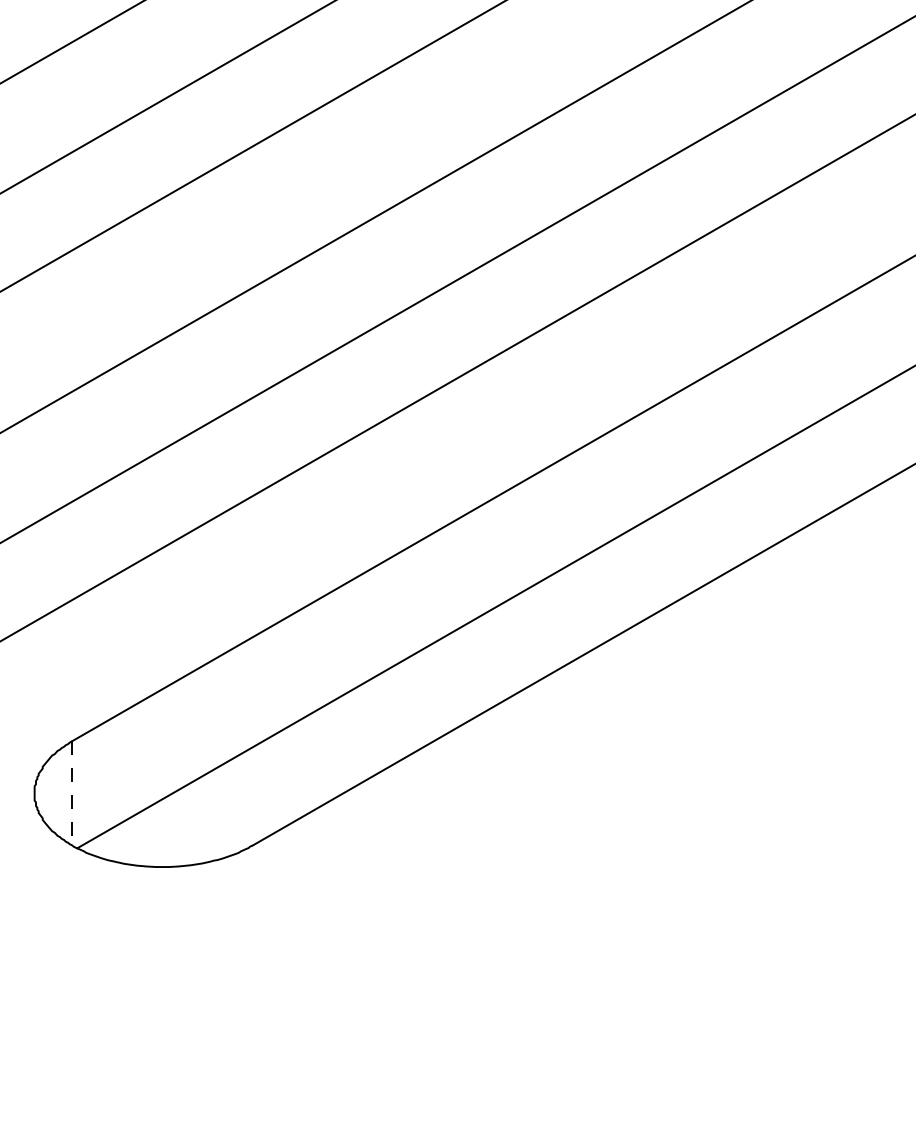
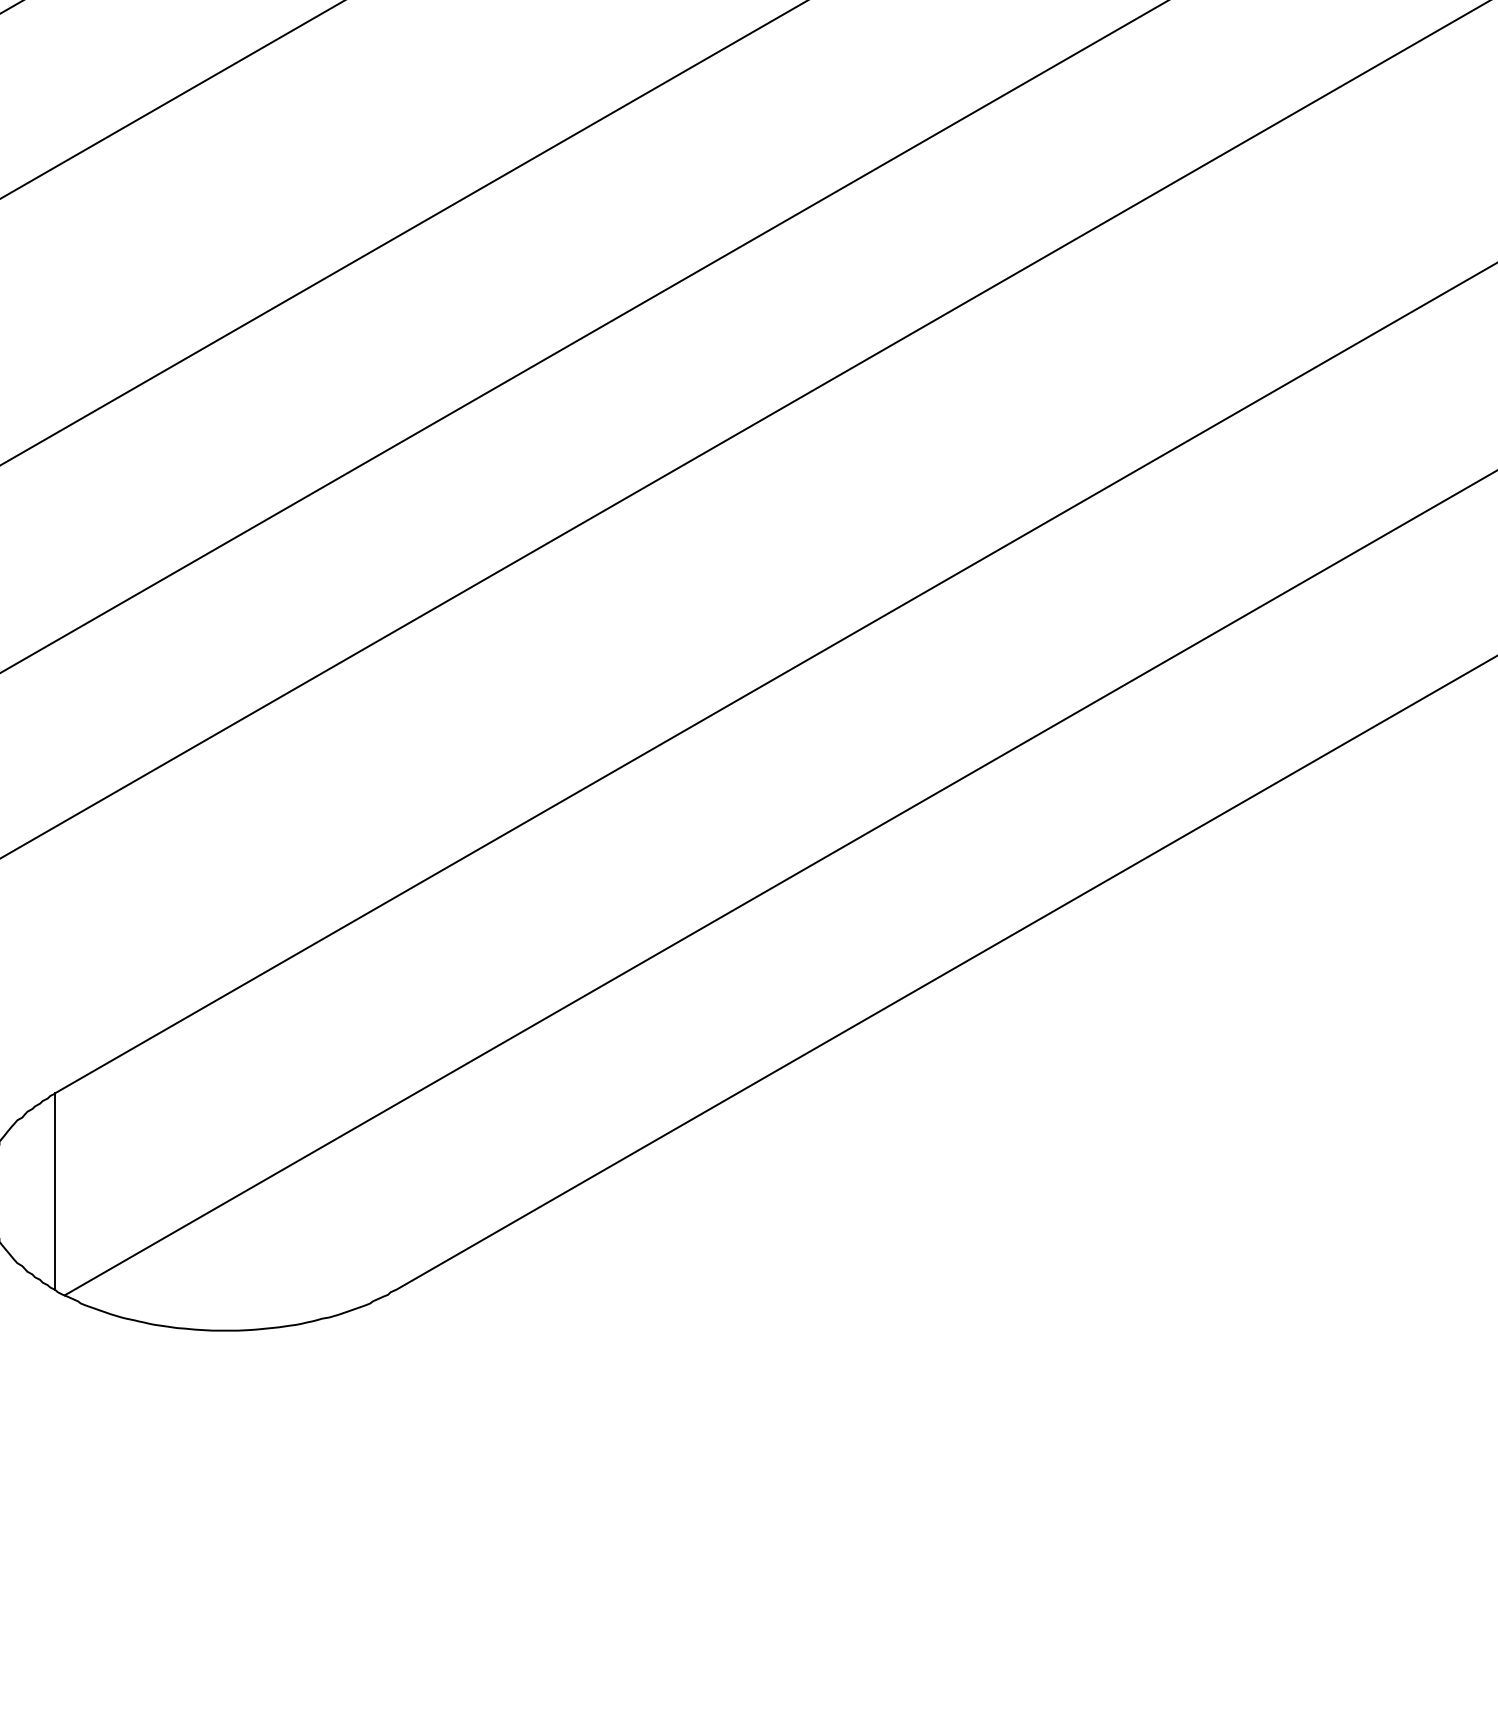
line: (72, 793) -> (55, 1191), dashed -> solid

